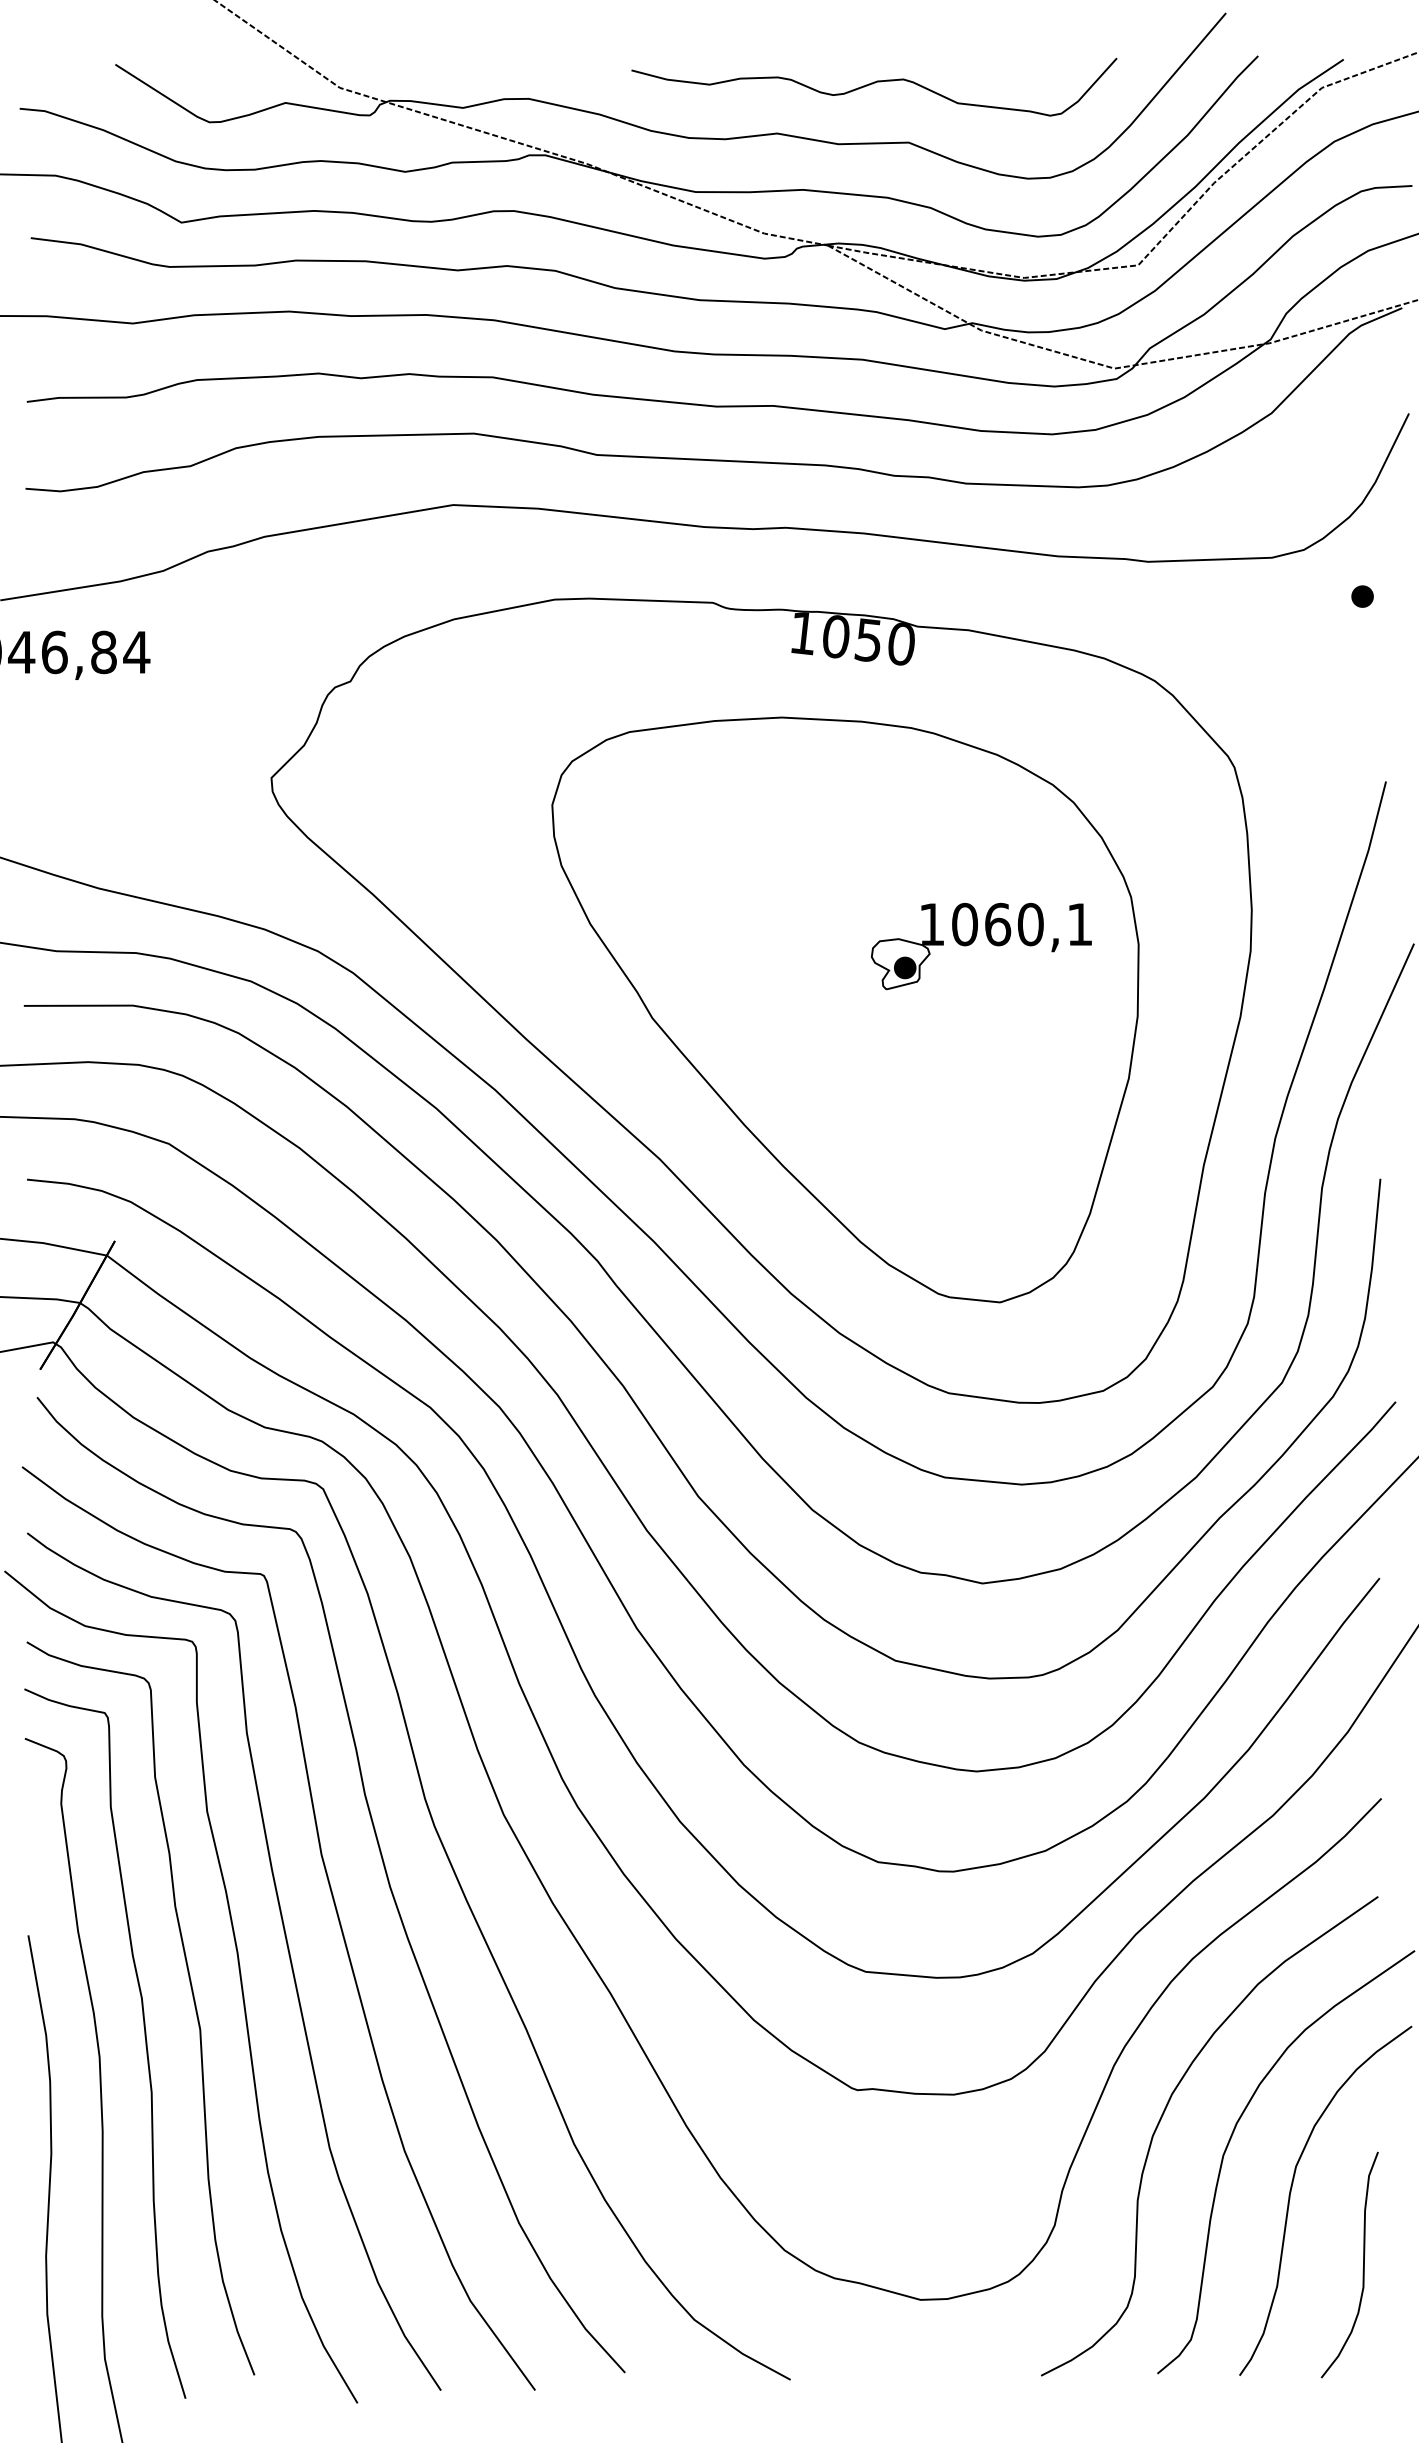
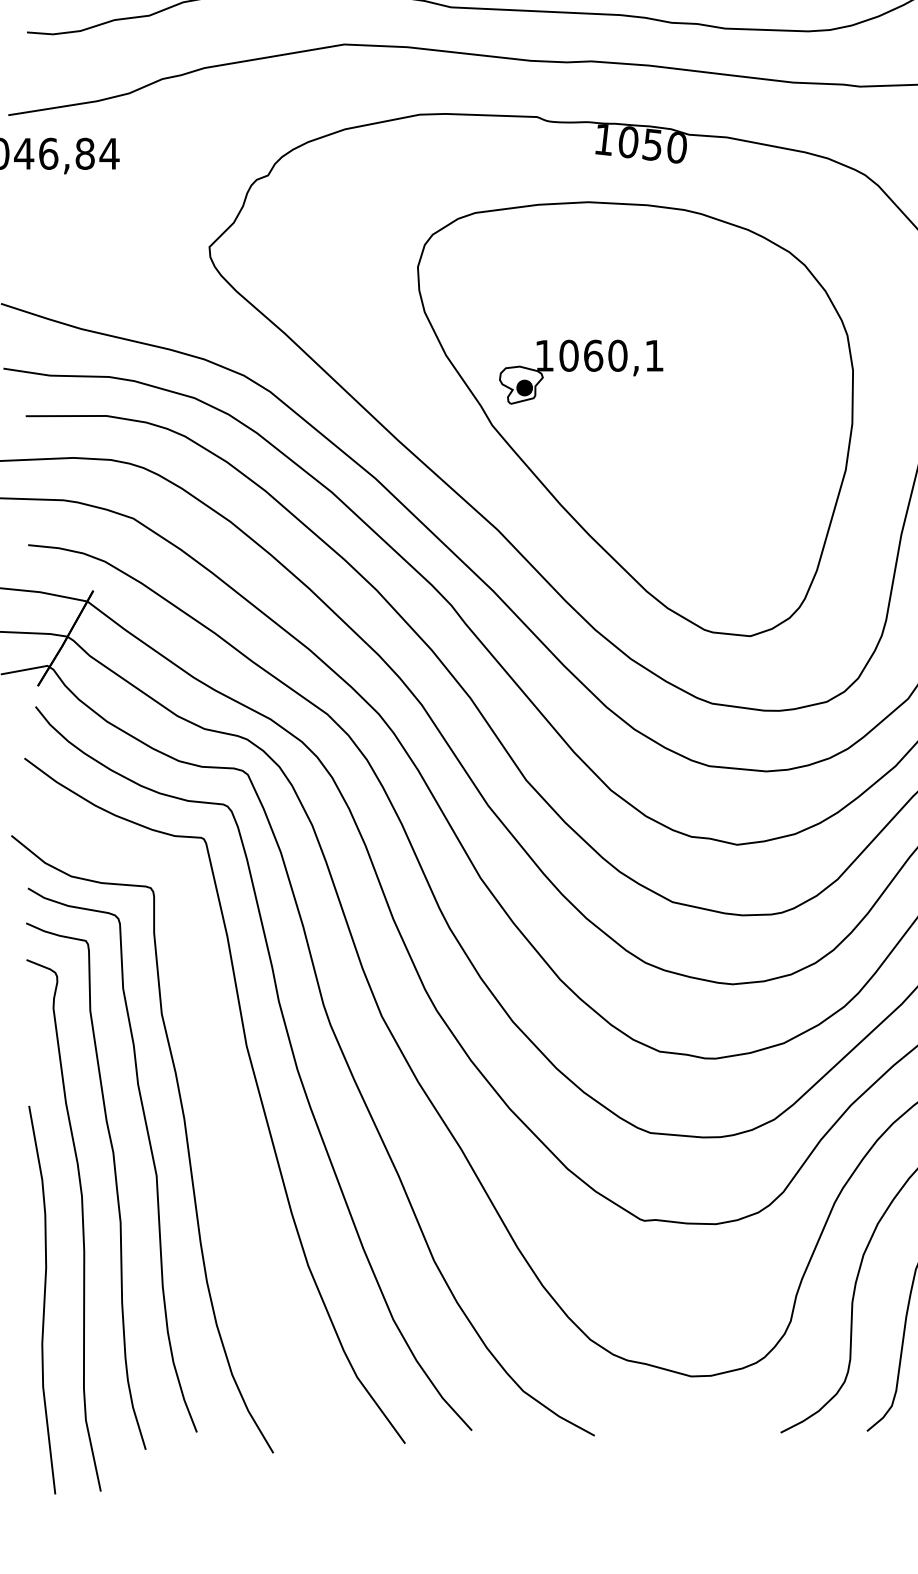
part: (974, 941) -> (576, 368), moved
curve: (287, 1950) -> (221, 1117), removed

